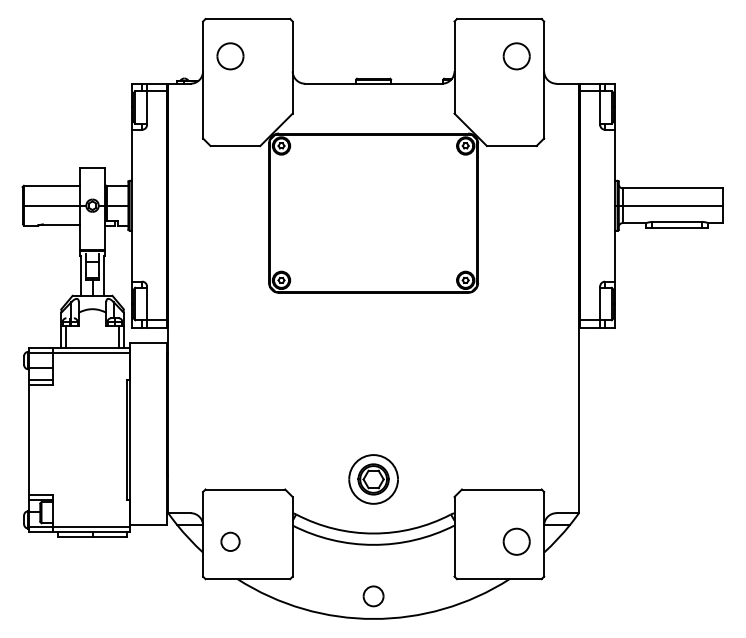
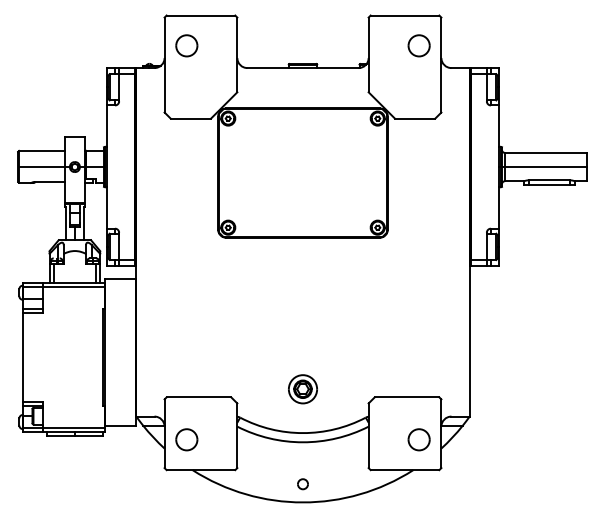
part: (373, 479) -> (302, 389), size x0.71
part: (230, 541) -> (186, 439), size x1.43
part: (373, 596) -> (302, 484), size x0.62

